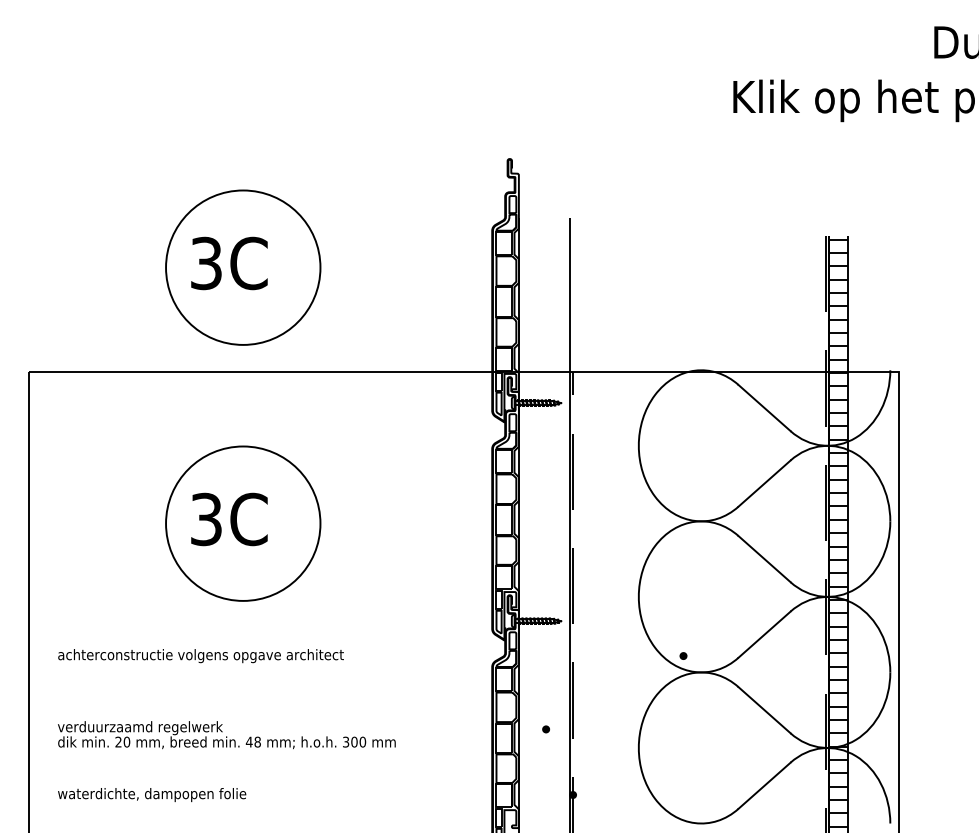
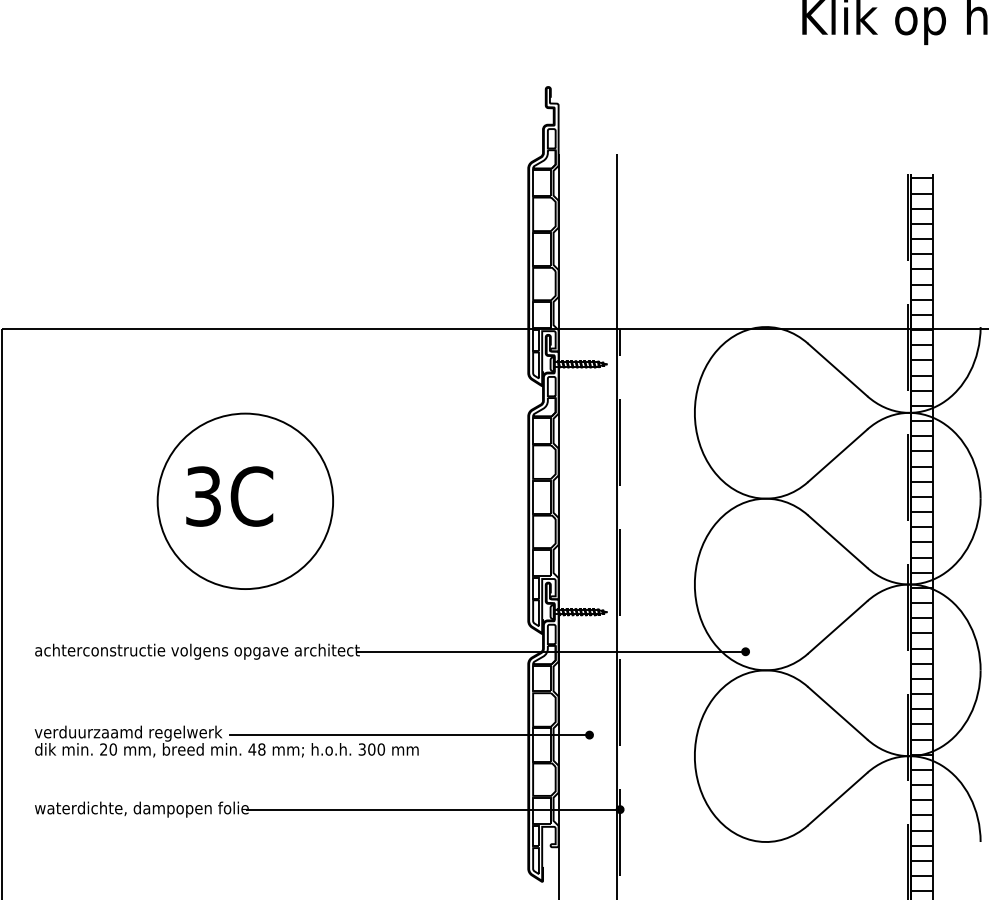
part: (243, 267) -> (245, 210), removed
line: (512, 656) -> (551, 652), added
line: (387, 729) -> (409, 735), added
line: (408, 795) -> (433, 810), added

